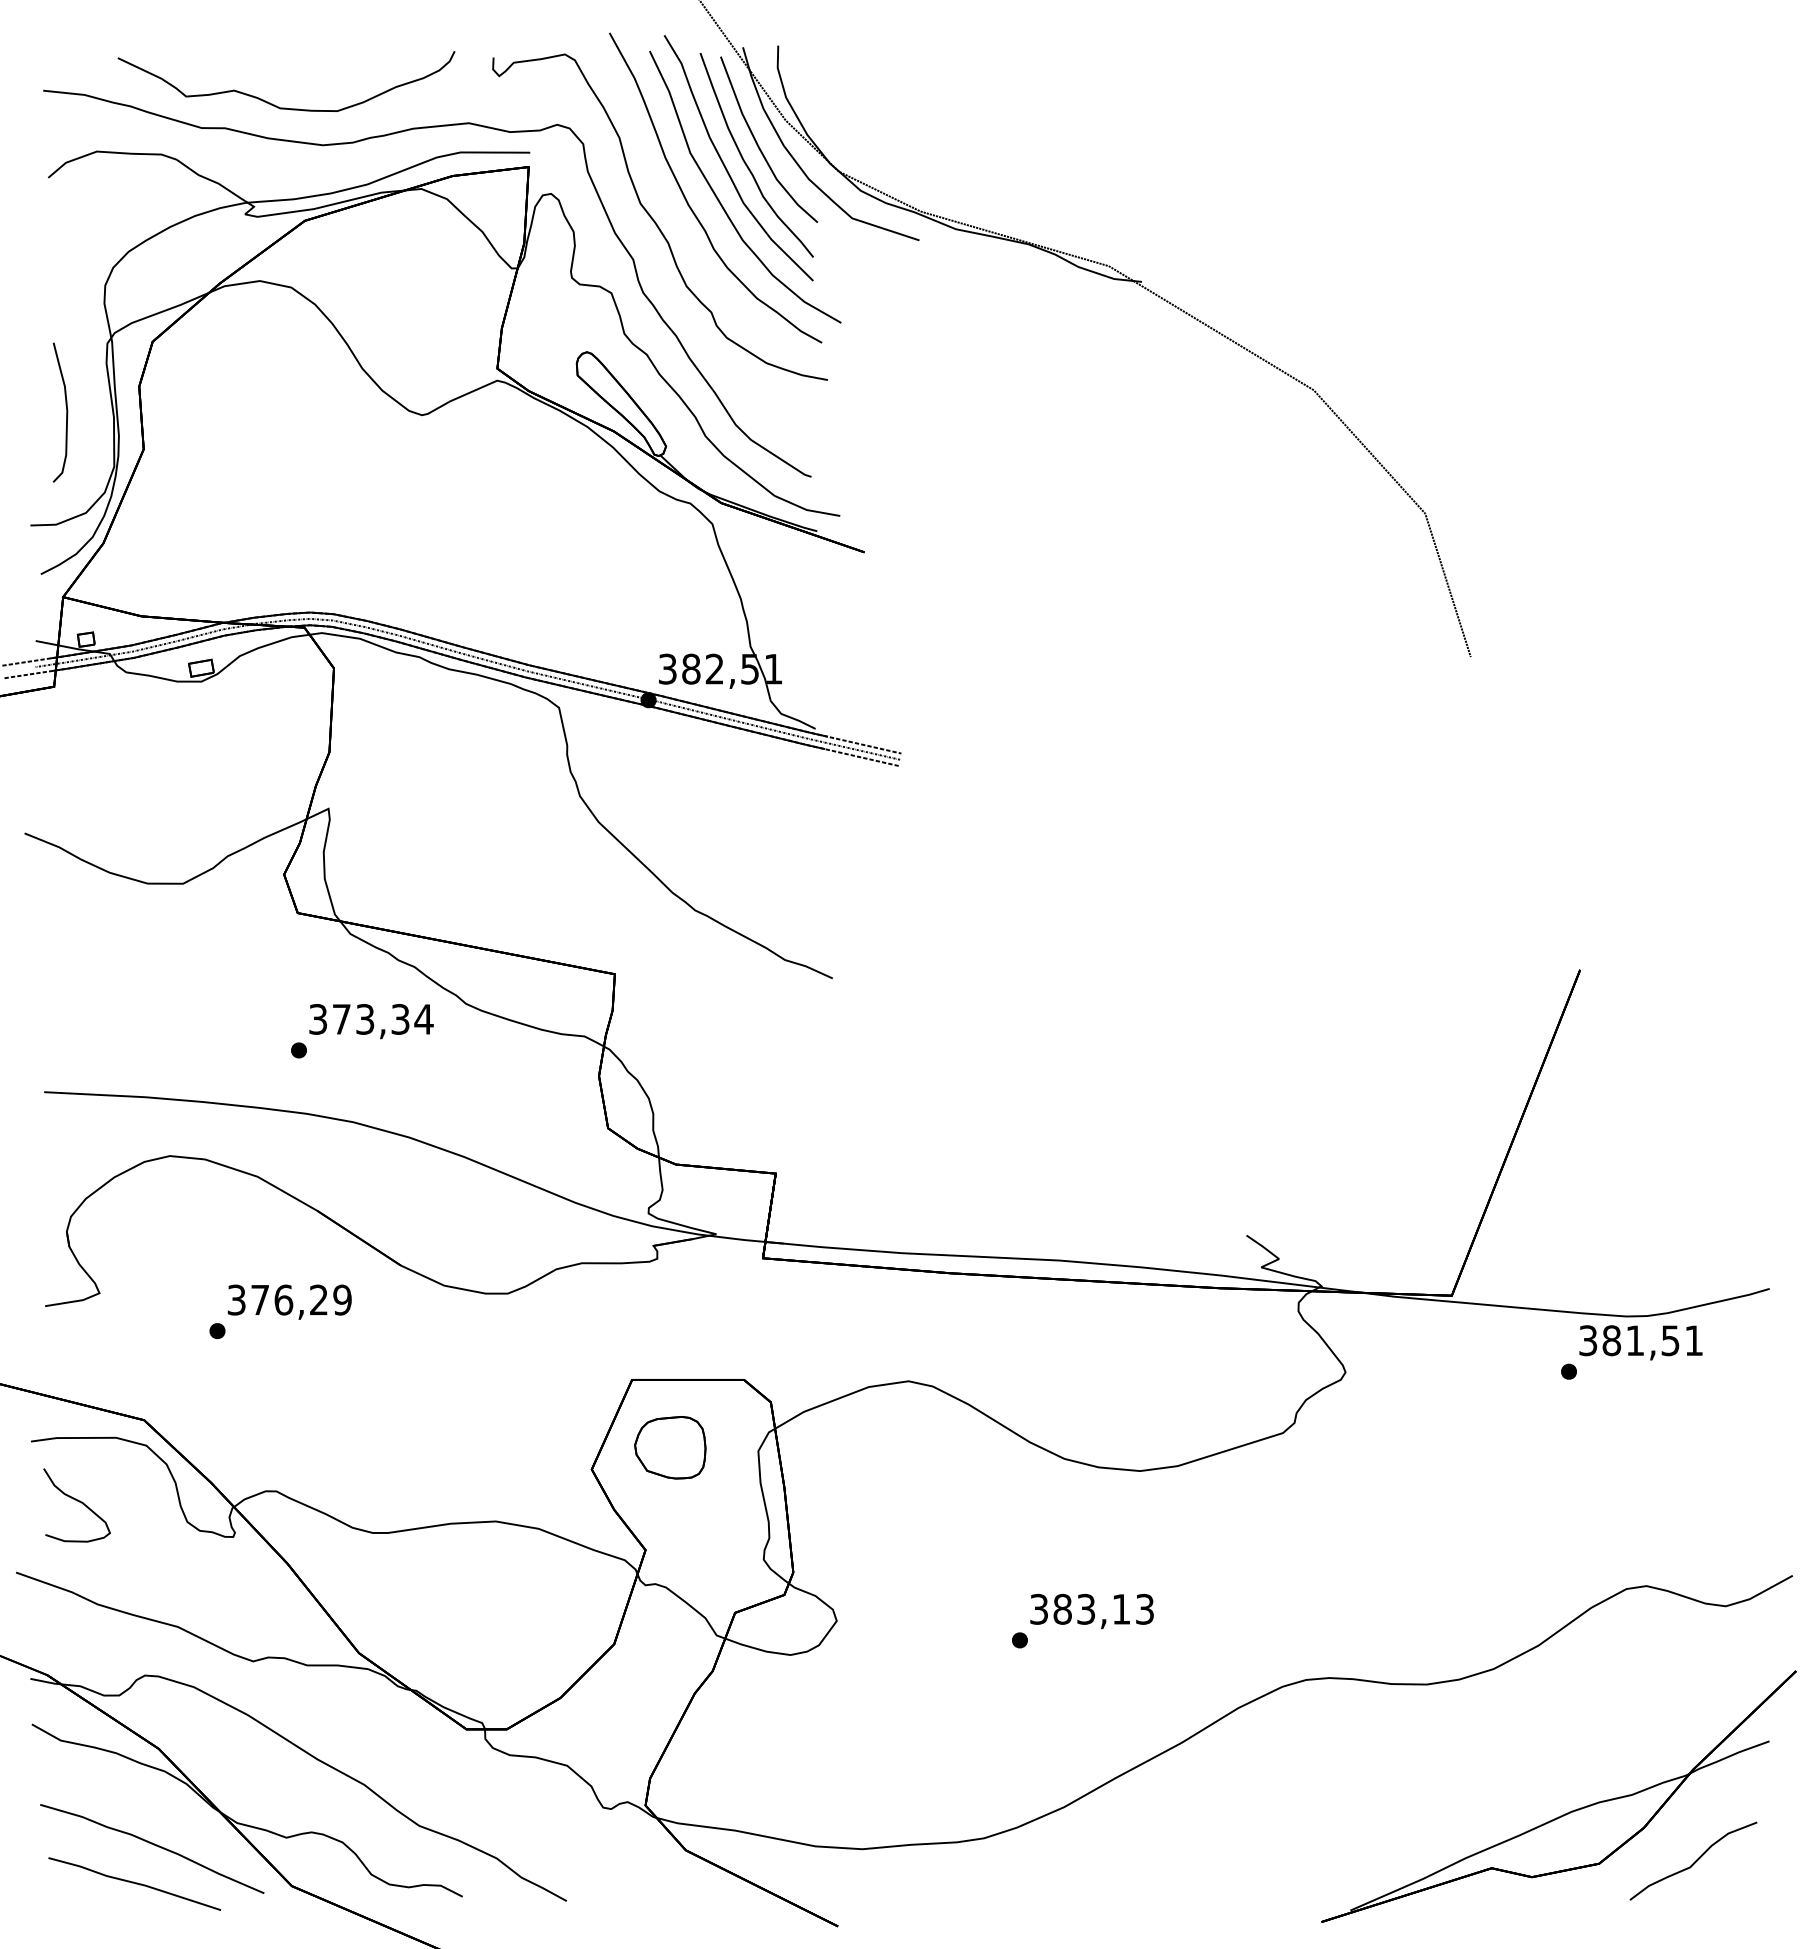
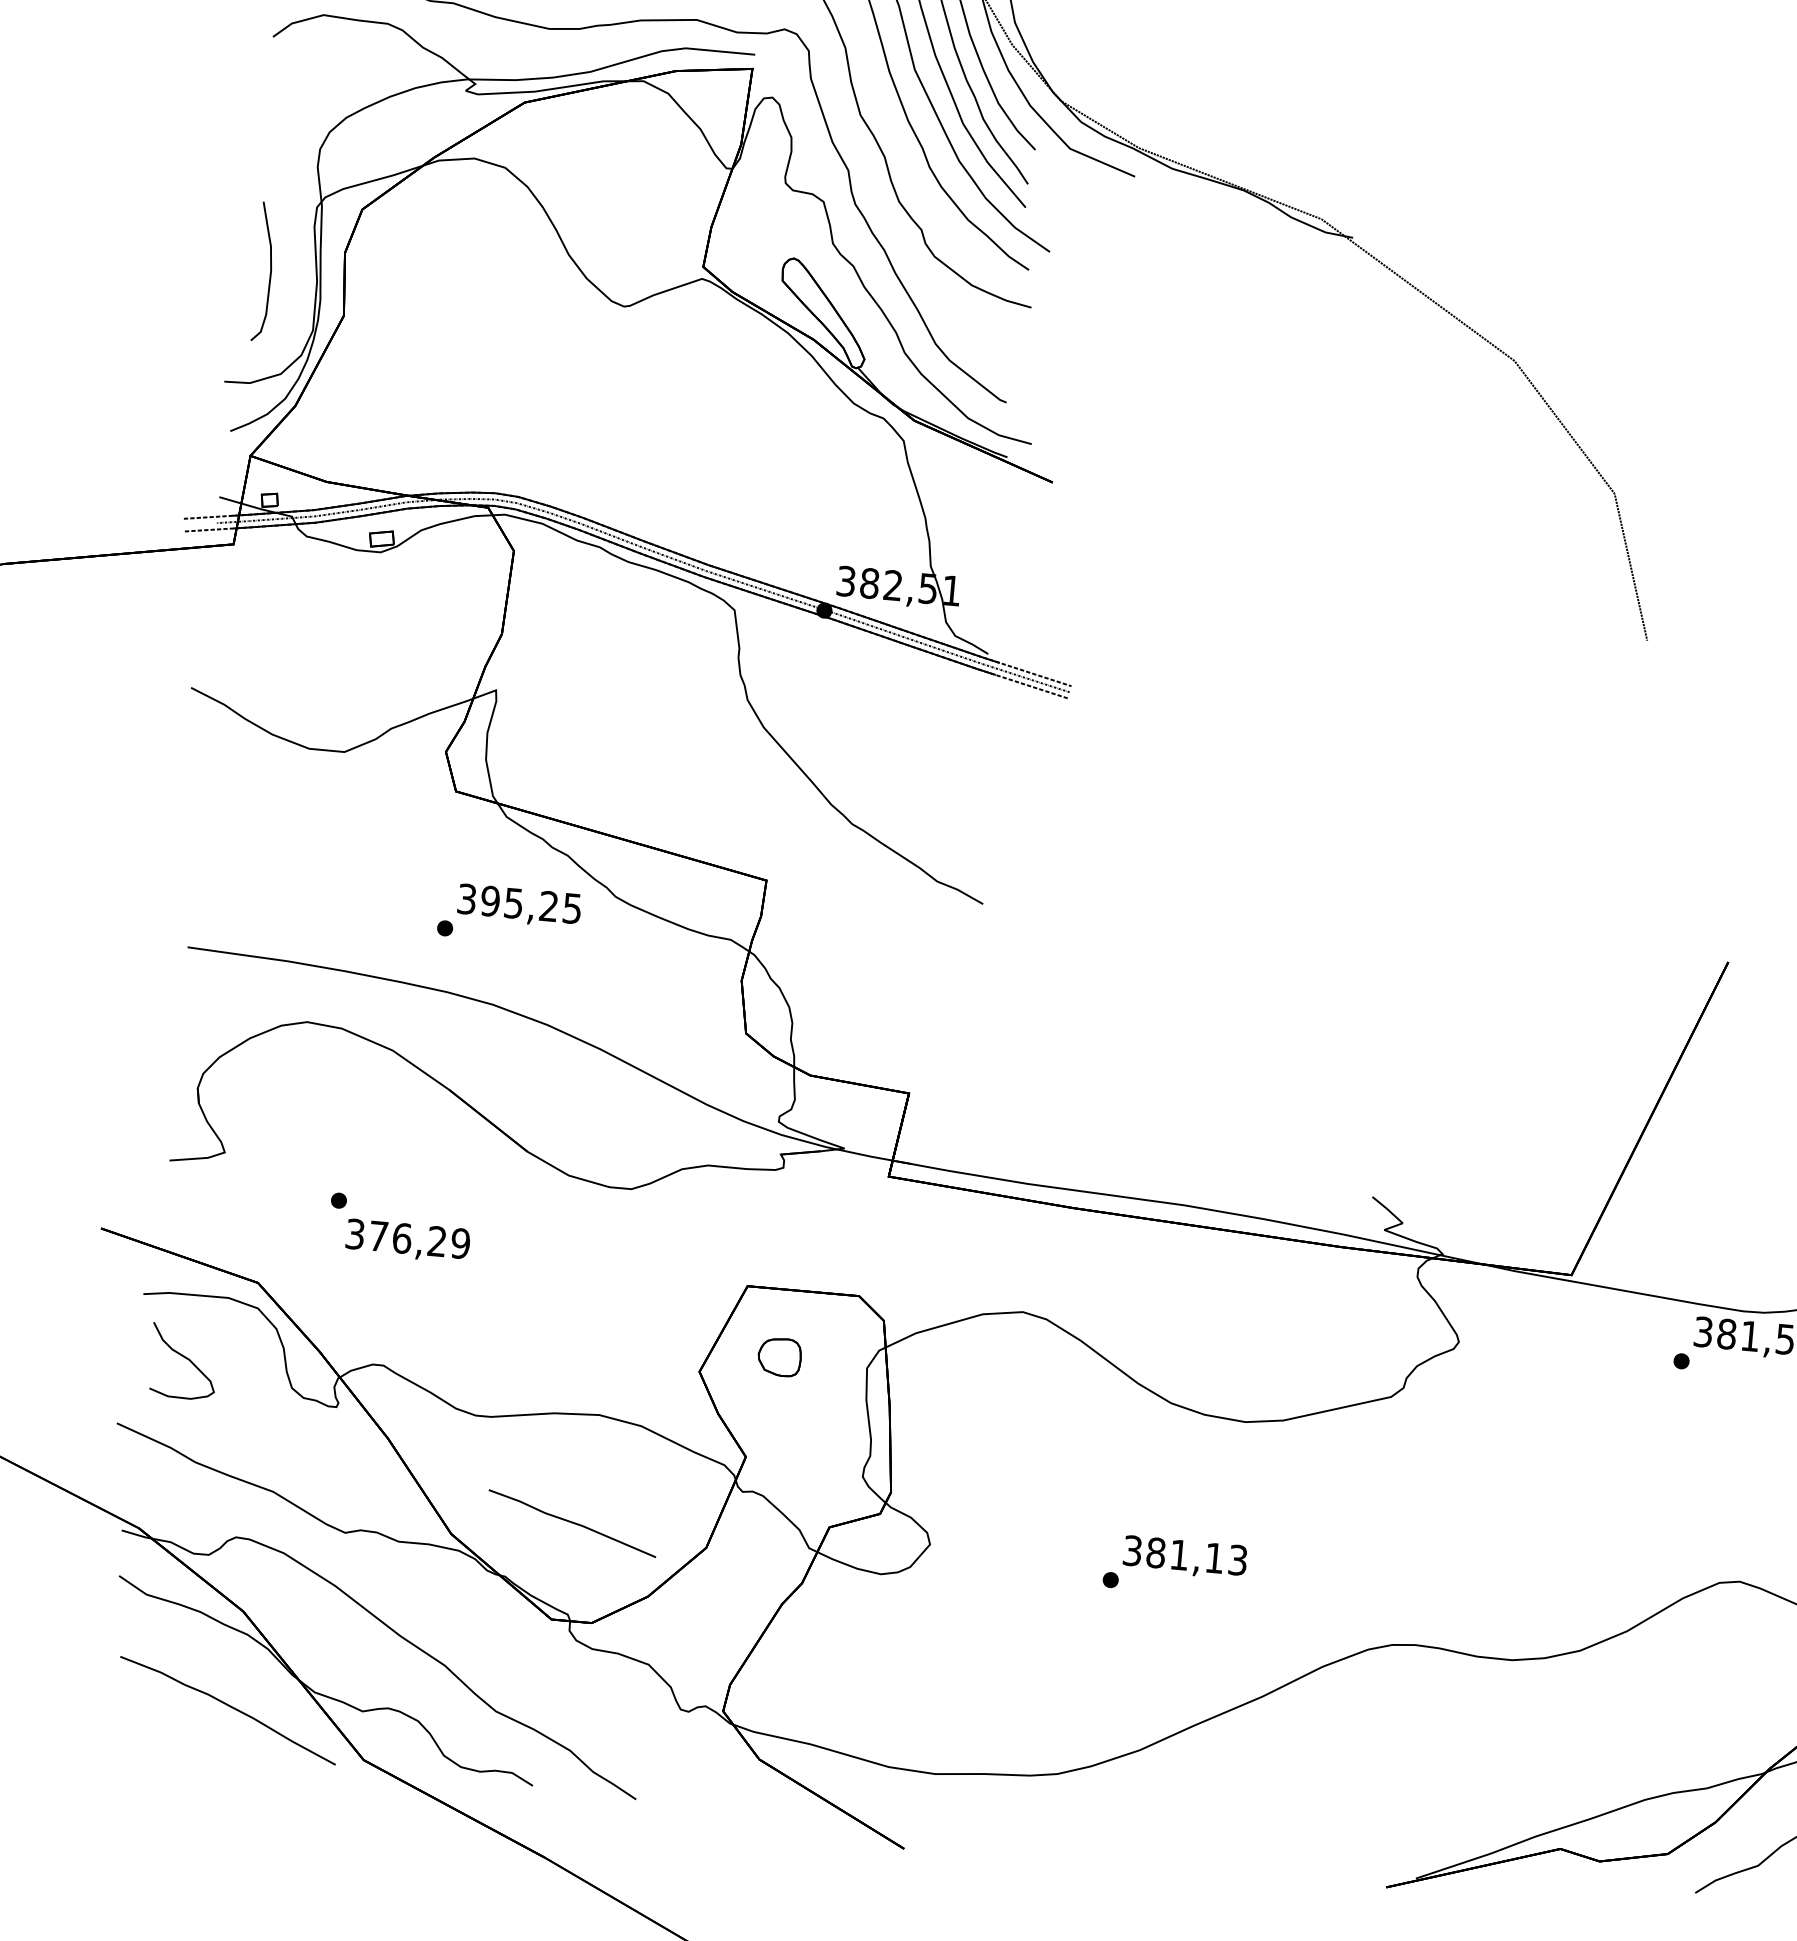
text: (382, 1019) -> (531, 904), 373,34 -> 395,25
text: (289, 1301) -> (407, 1240), moved
part: (670, 1447) -> (779, 1356), size x0.6
text: (1086, 1608) -> (1179, 1554), 383,13 -> 381,13
line: (134, 1883) -> (572, 1523), moved

